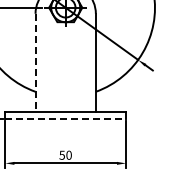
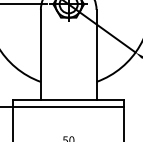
line: (35, 62) -> (40, 54), dashed -> solid
line: (66, 118) -> (69, 106), dashed -> solid

